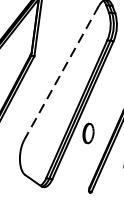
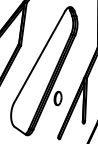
line: (61, 73) -> (39, 57), dashed -> solid

